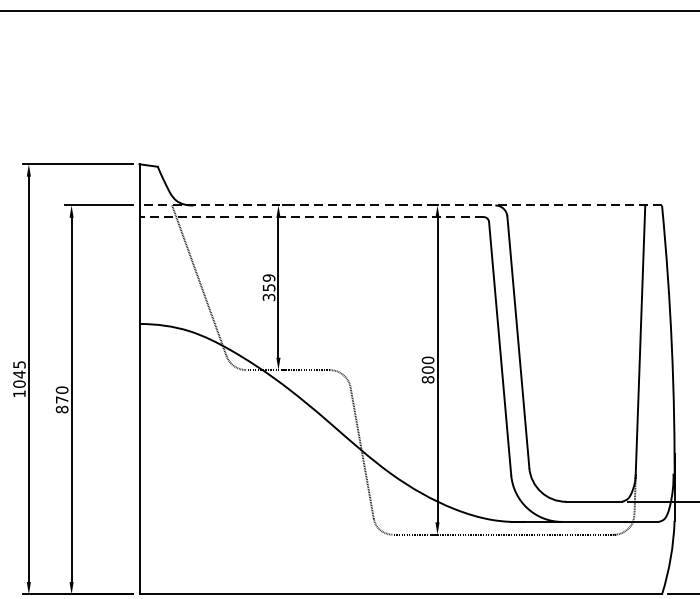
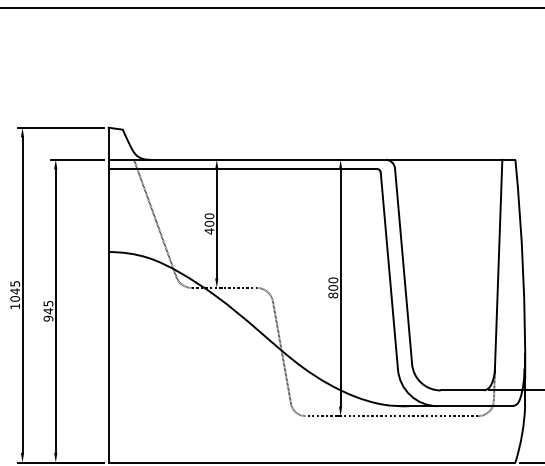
line: (400, 205) -> (311, 159), dashed -> solid
line: (311, 216) -> (242, 168), dashed -> solid
text: (269, 287) -> (209, 223), 359 -> 400
text: (62, 399) -> (48, 310), 870 -> 945

